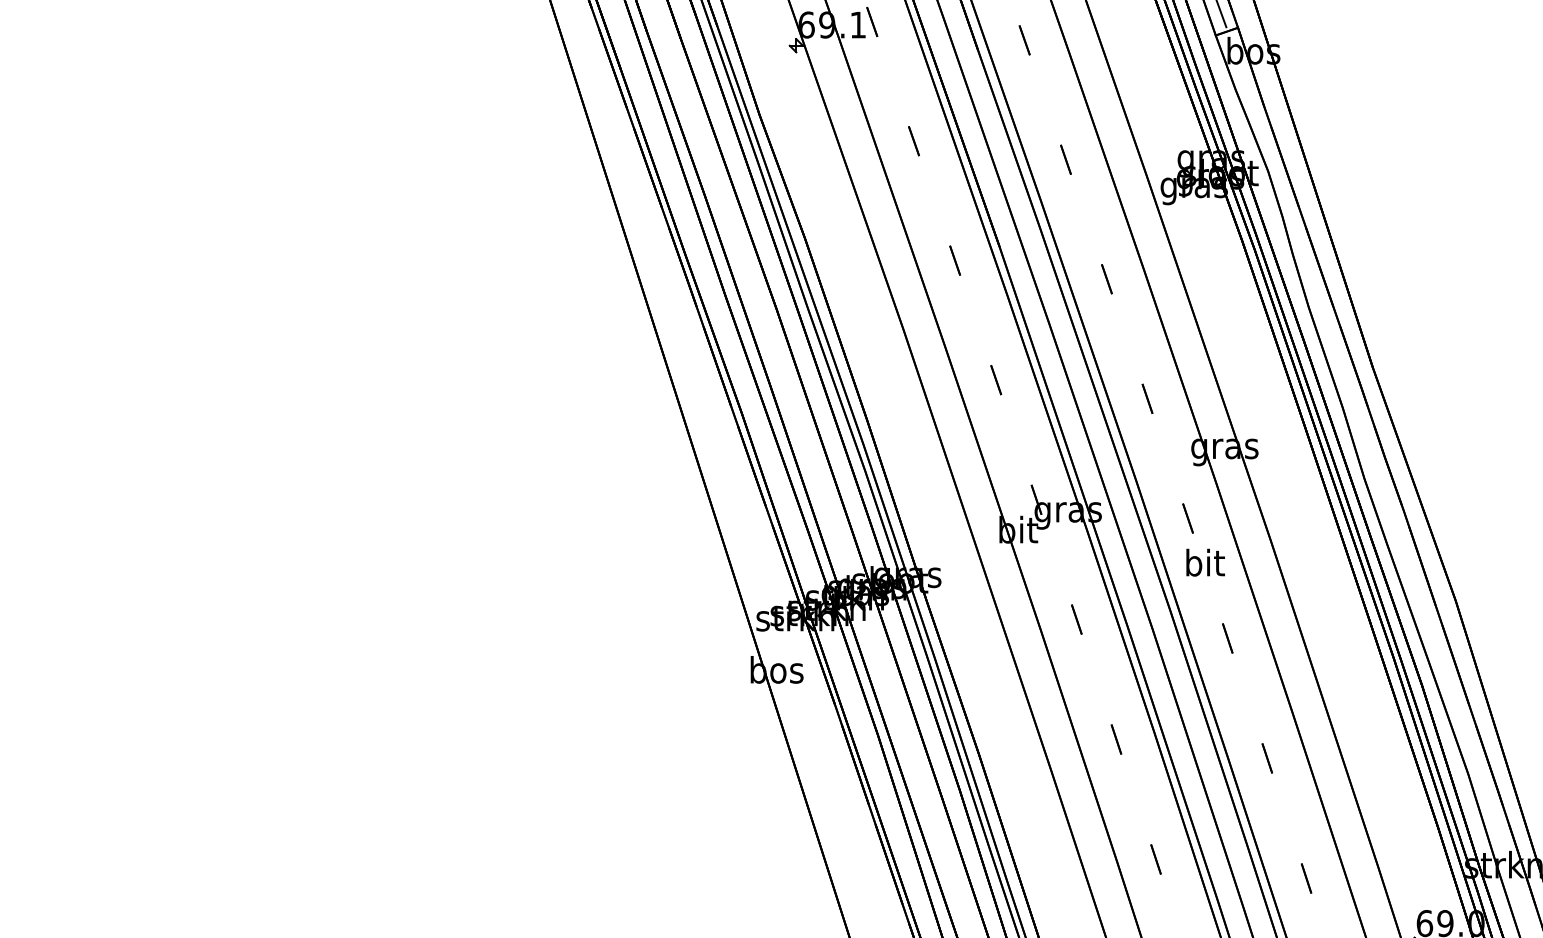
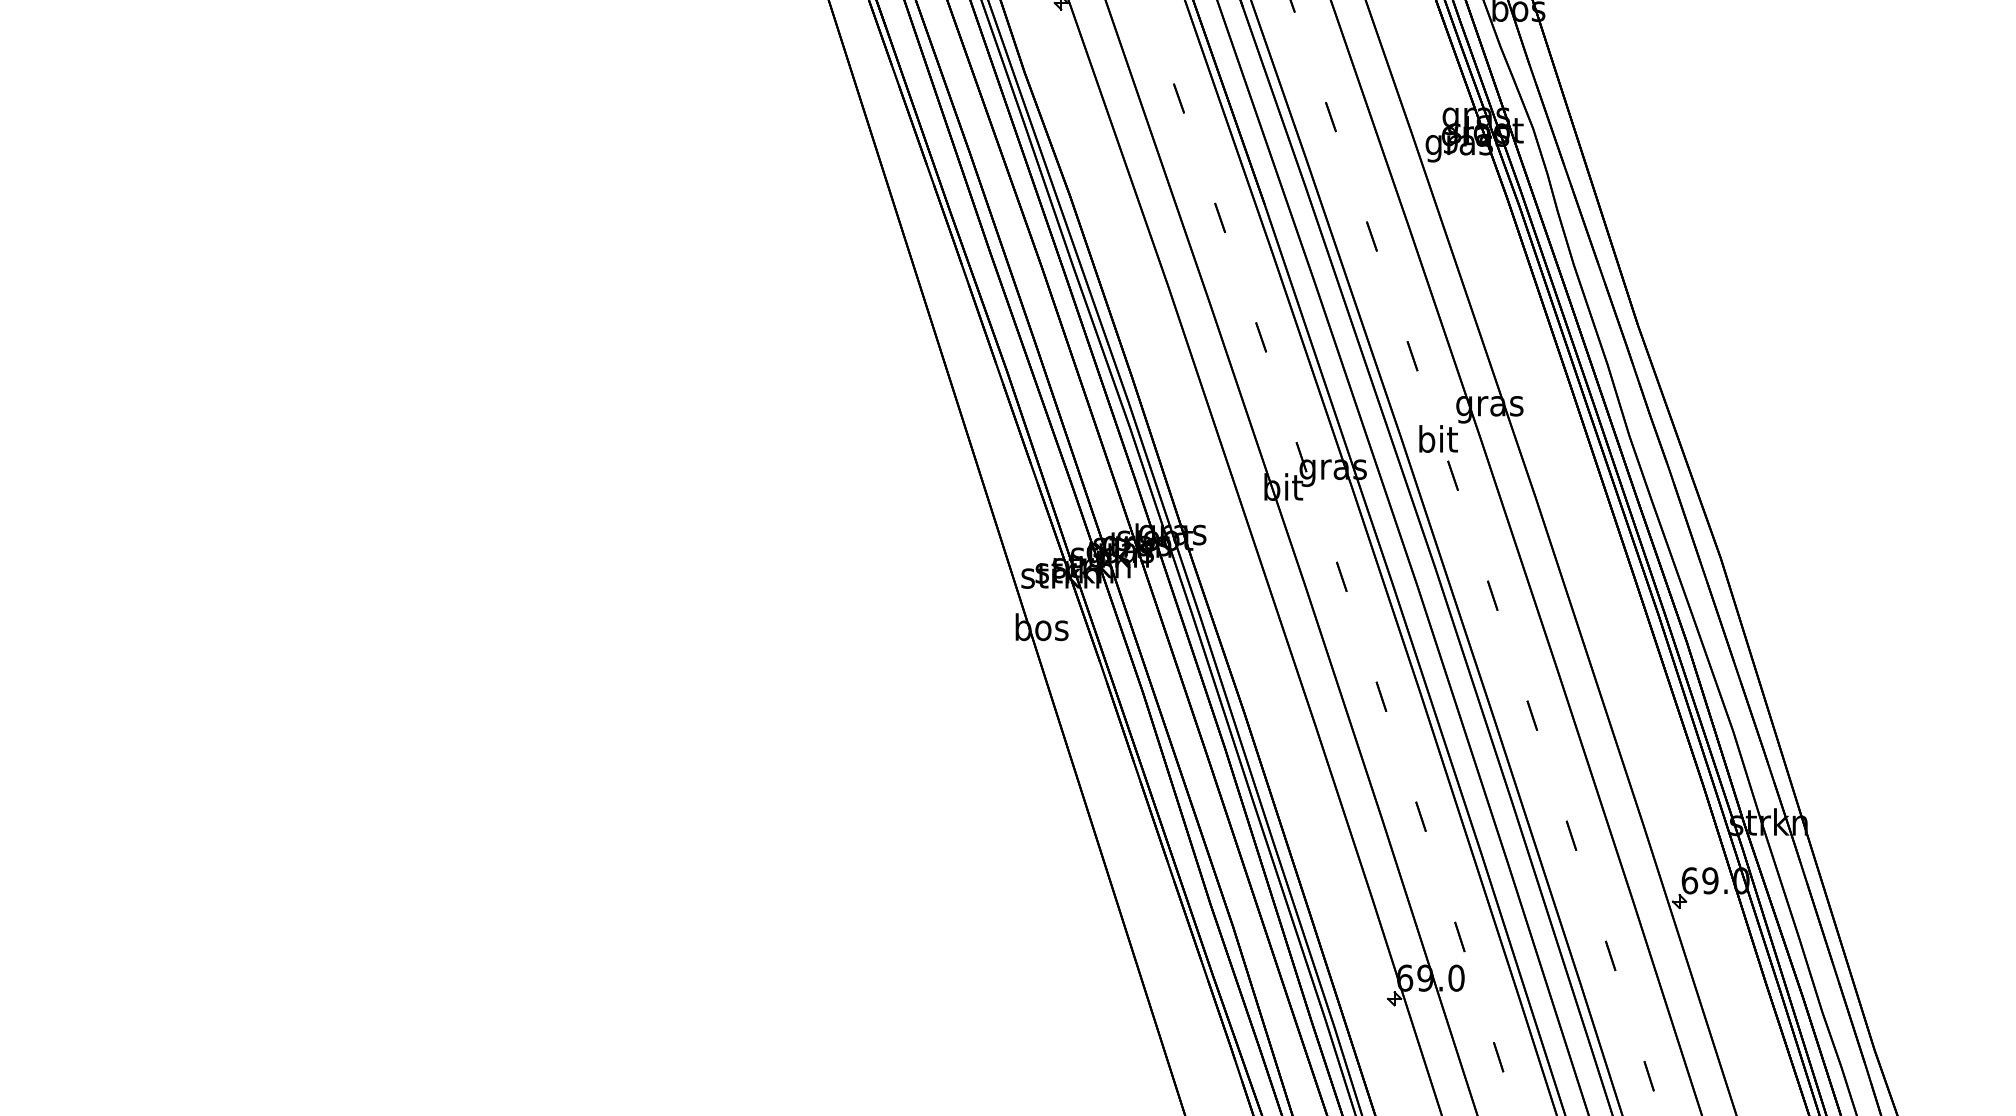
text: (1205, 562) -> (1438, 438), moved

